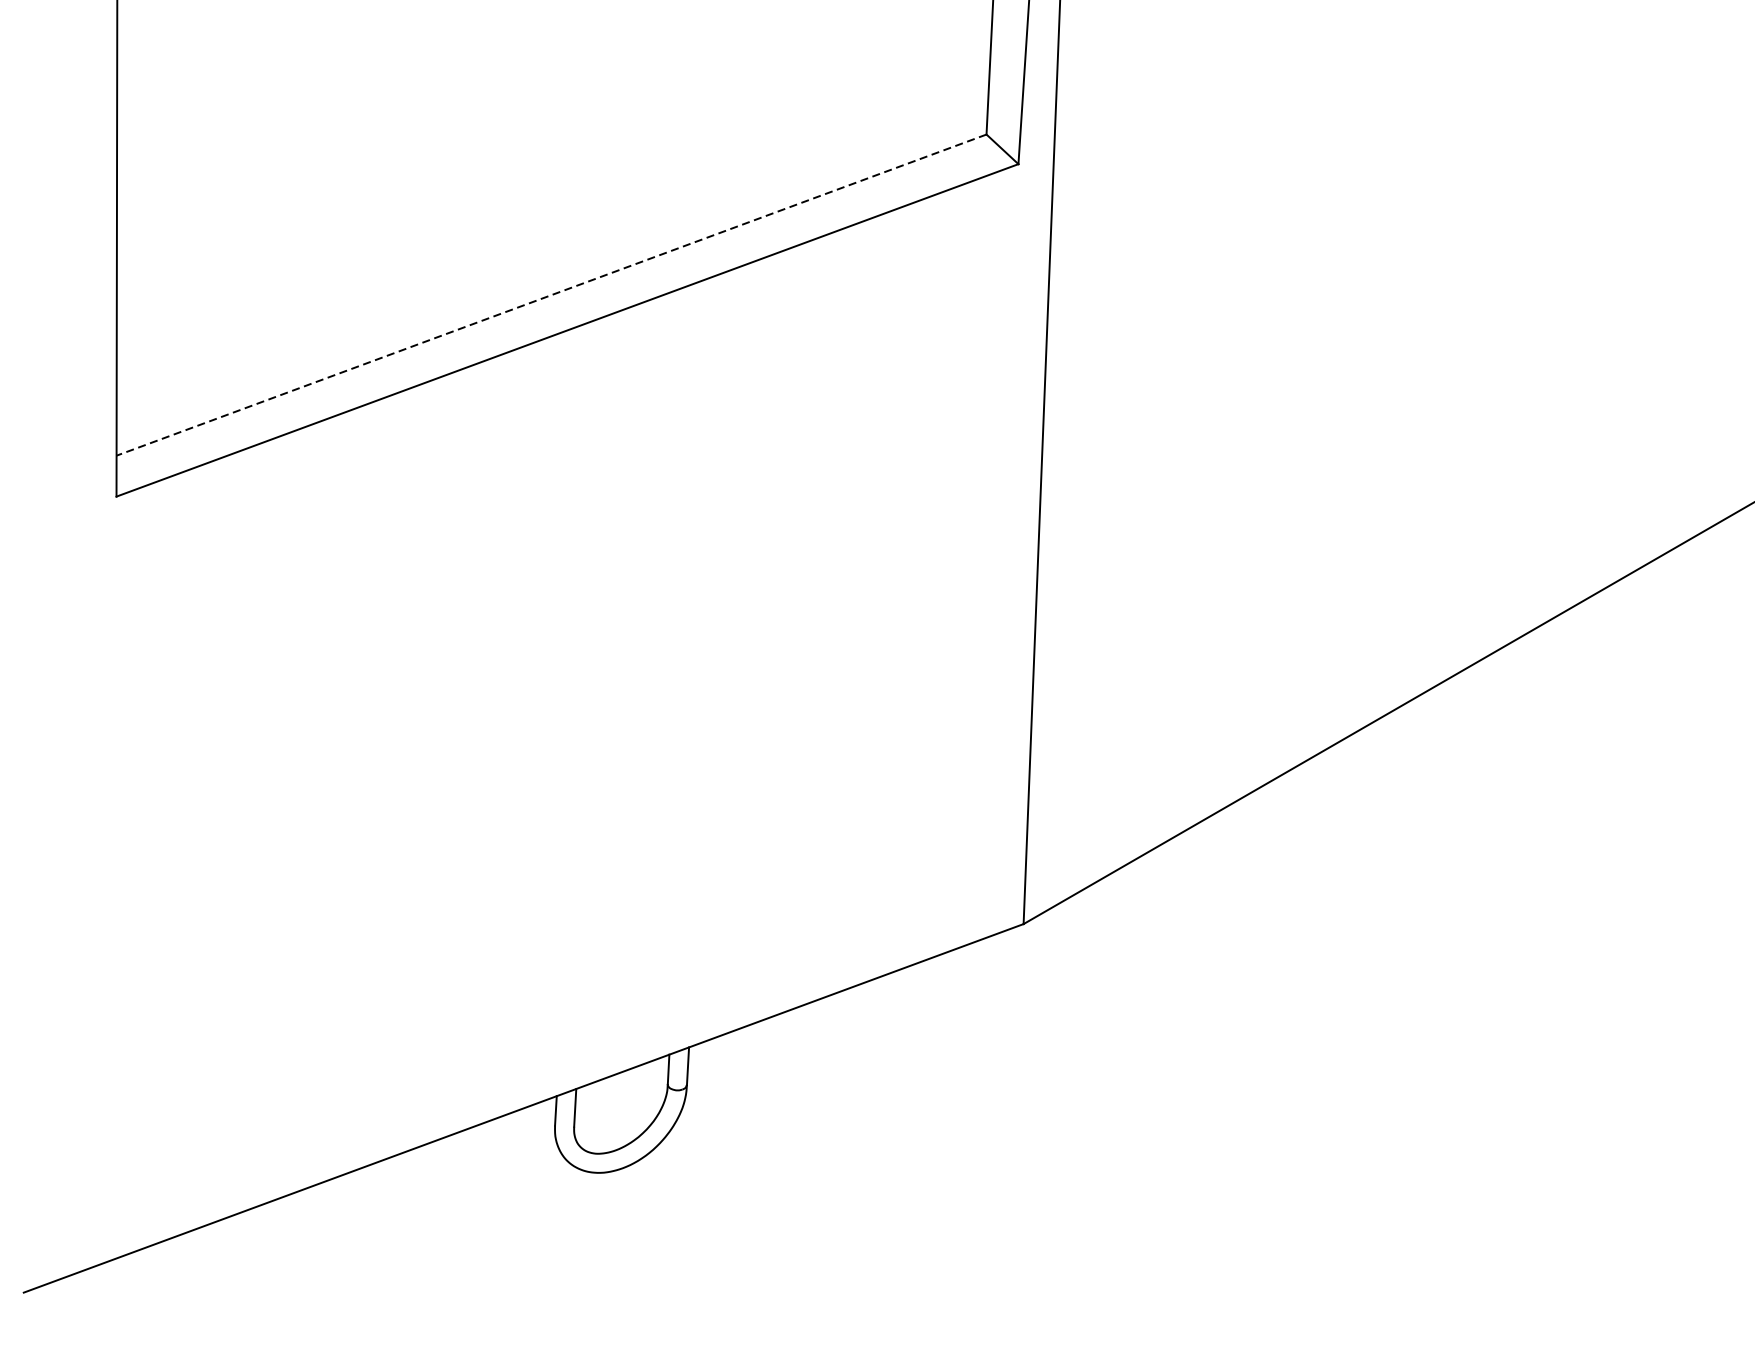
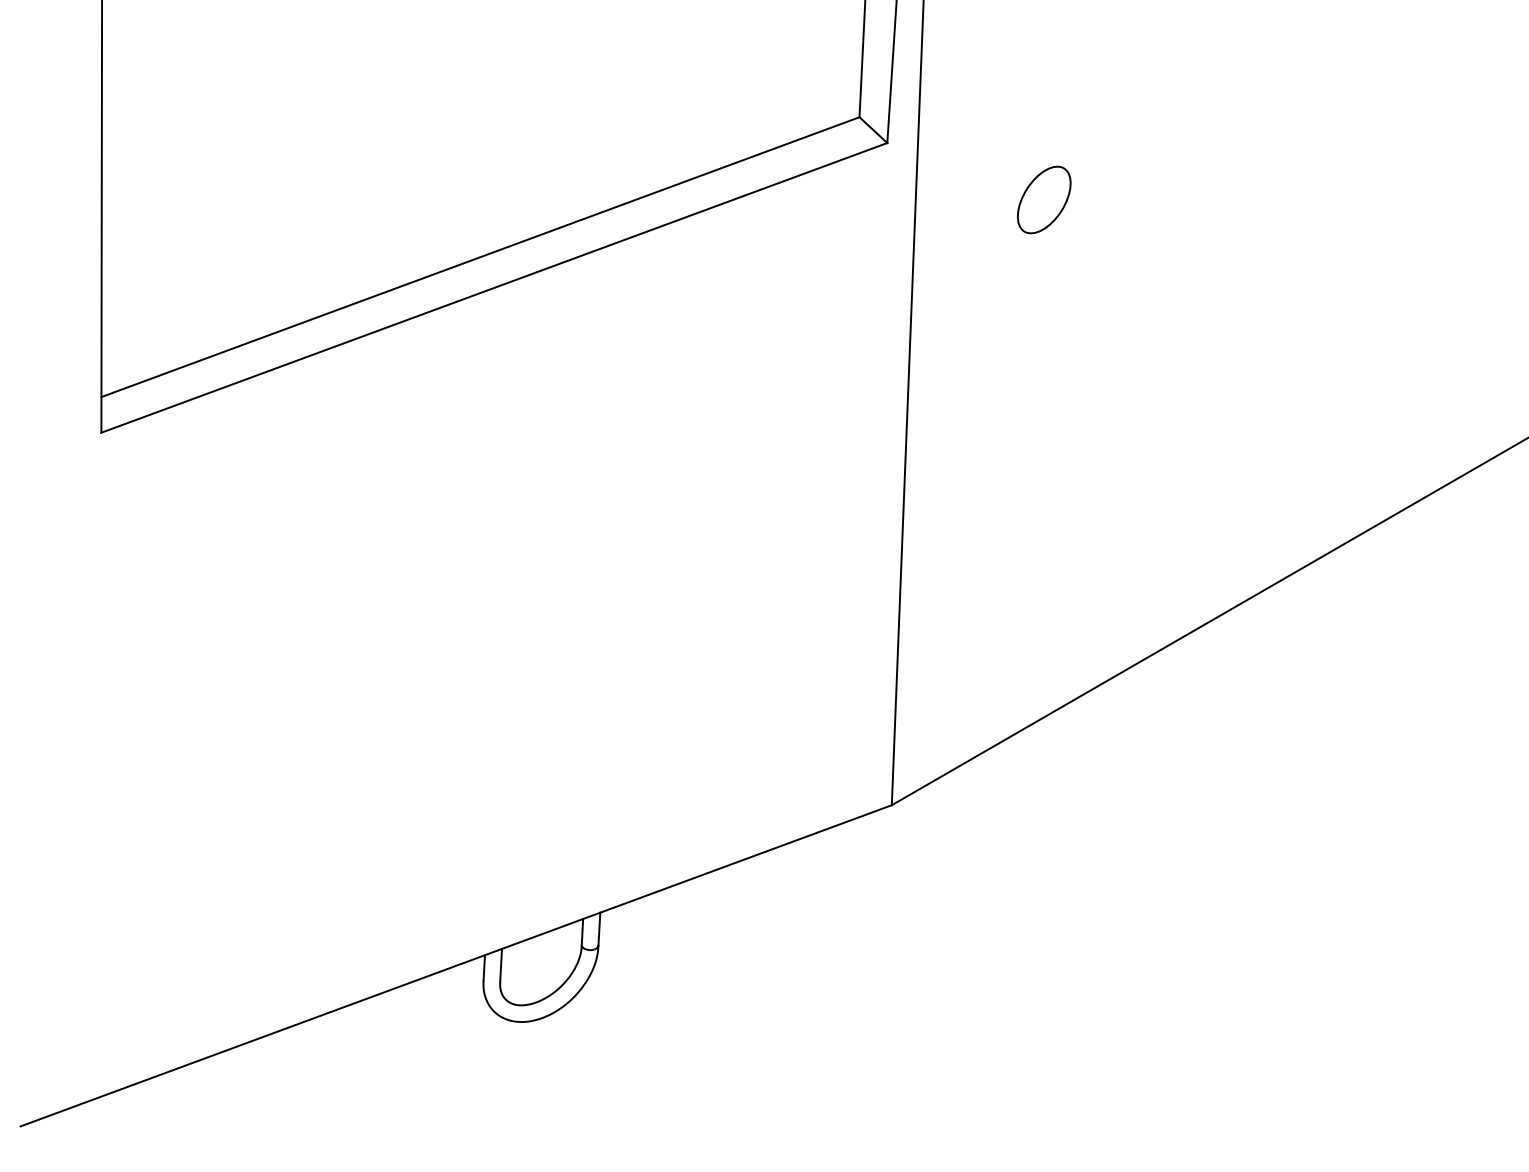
part: (1198, 228) -> (1044, 199), added
line: (550, 295) -> (479, 257), dashed -> solid

